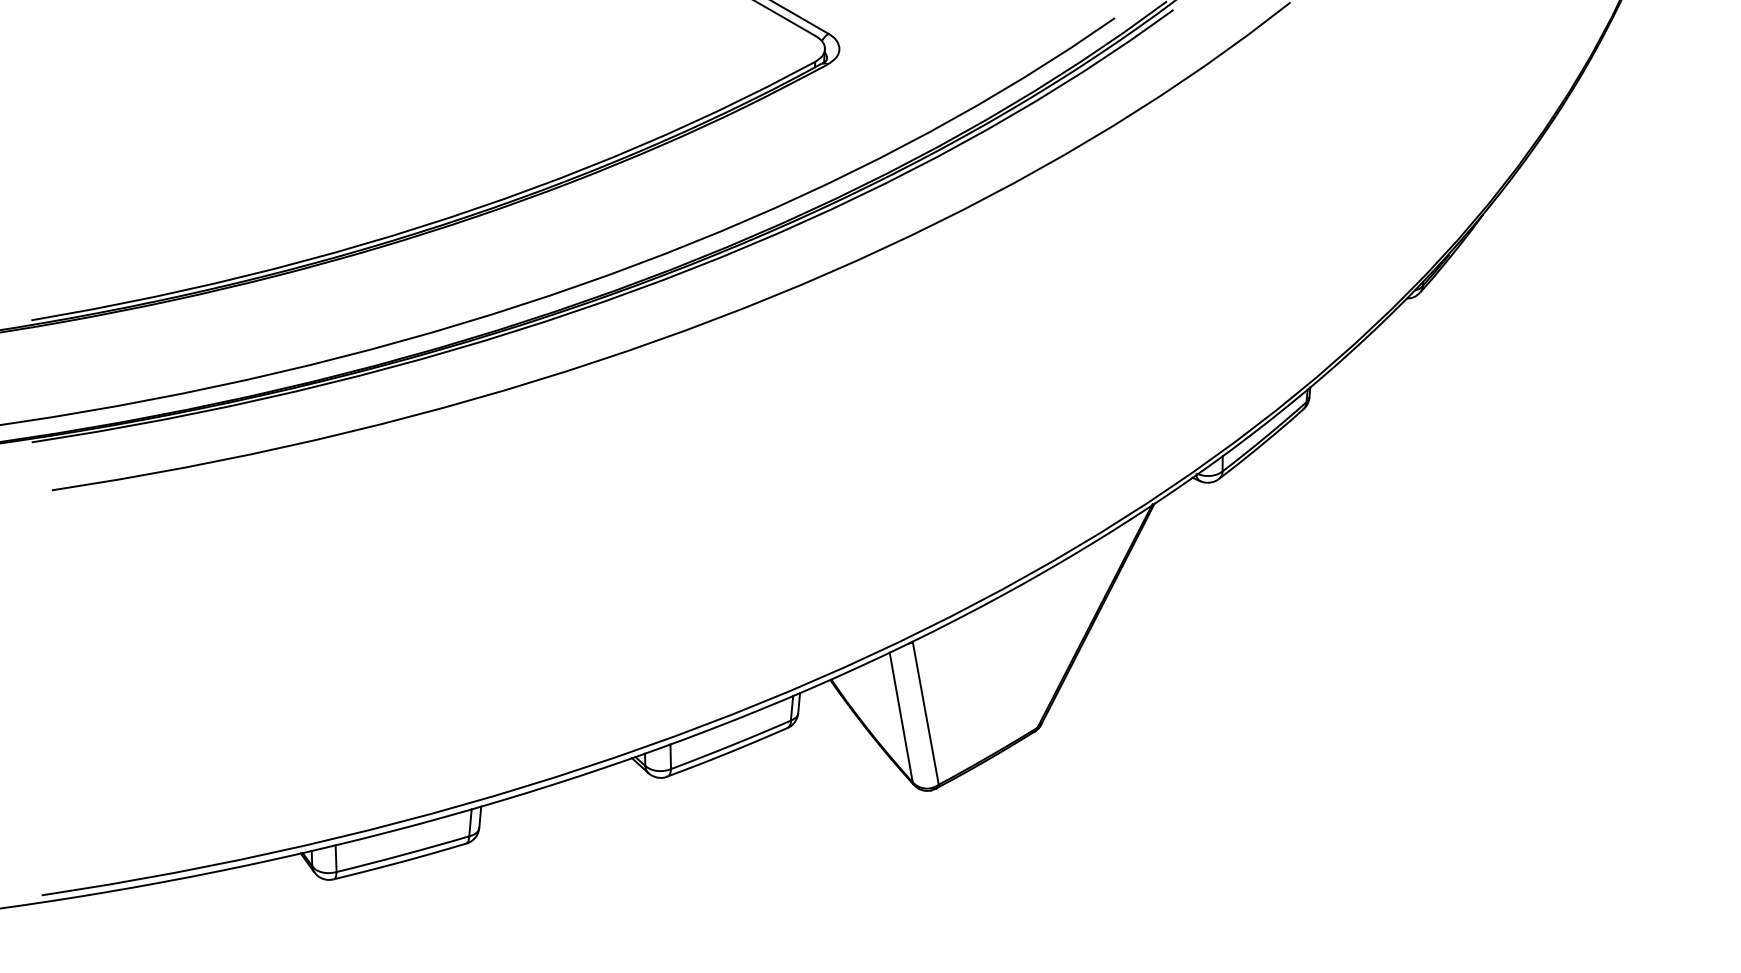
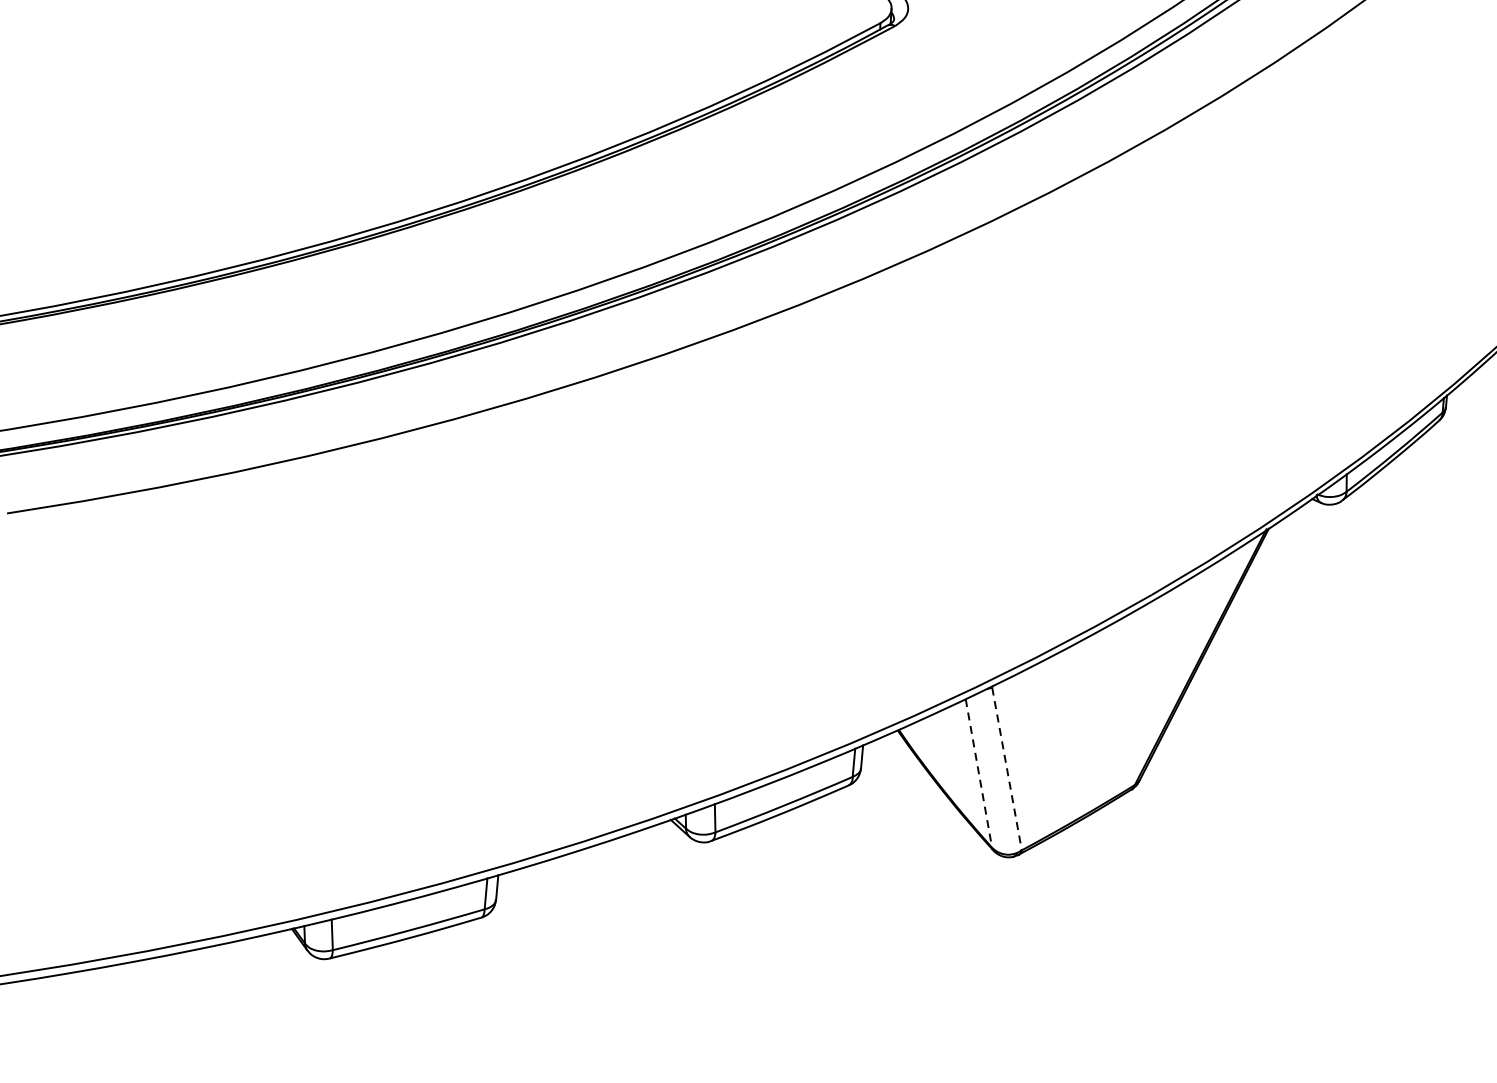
line: (925, 714) -> (1006, 769), solid -> dashed
line: (901, 718) -> (979, 774), solid -> dashed

